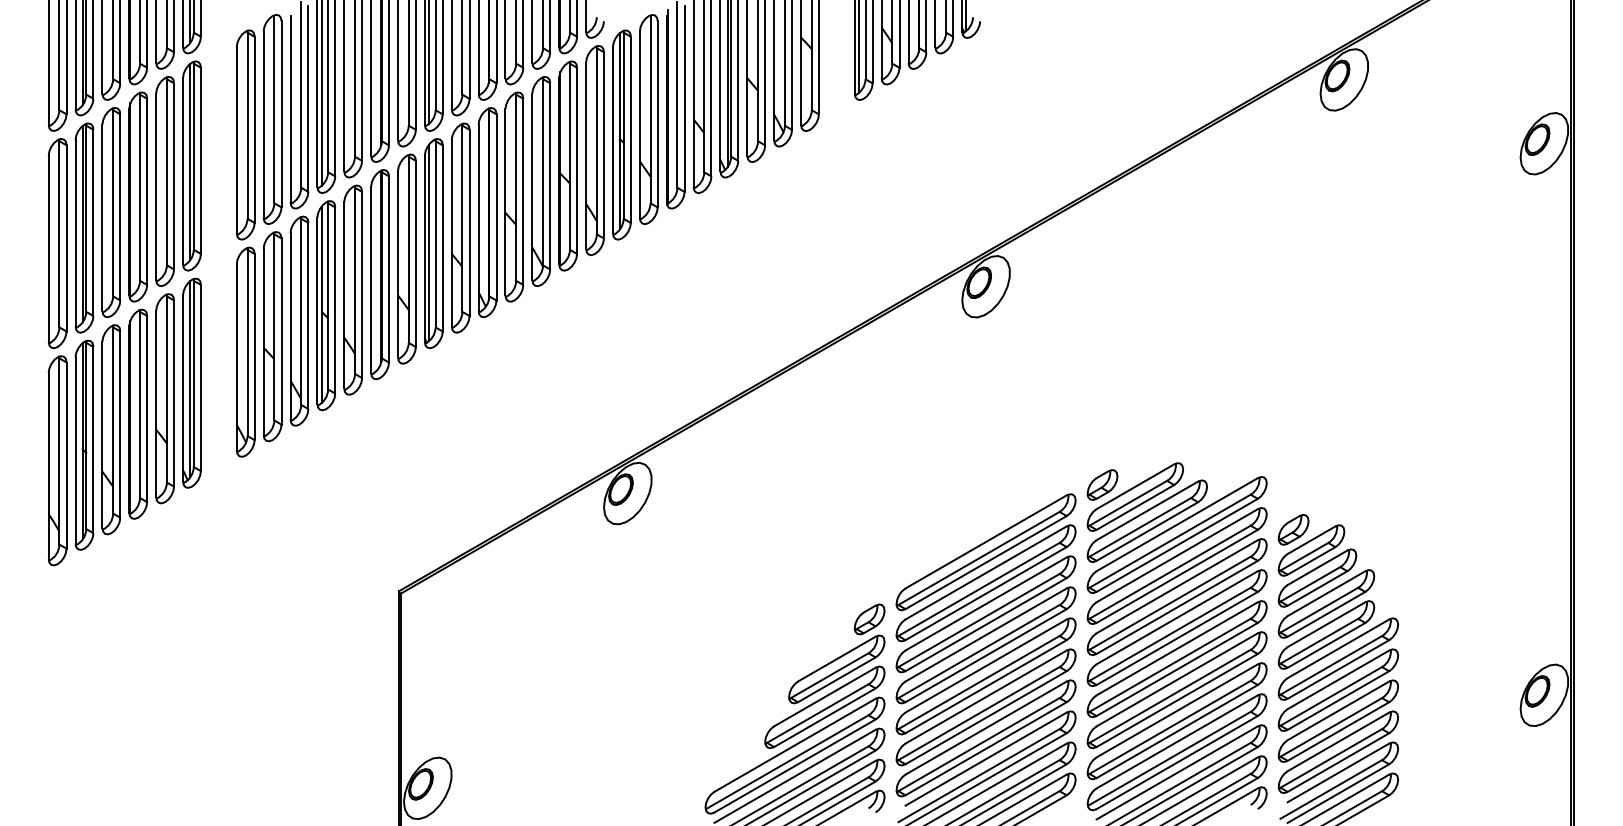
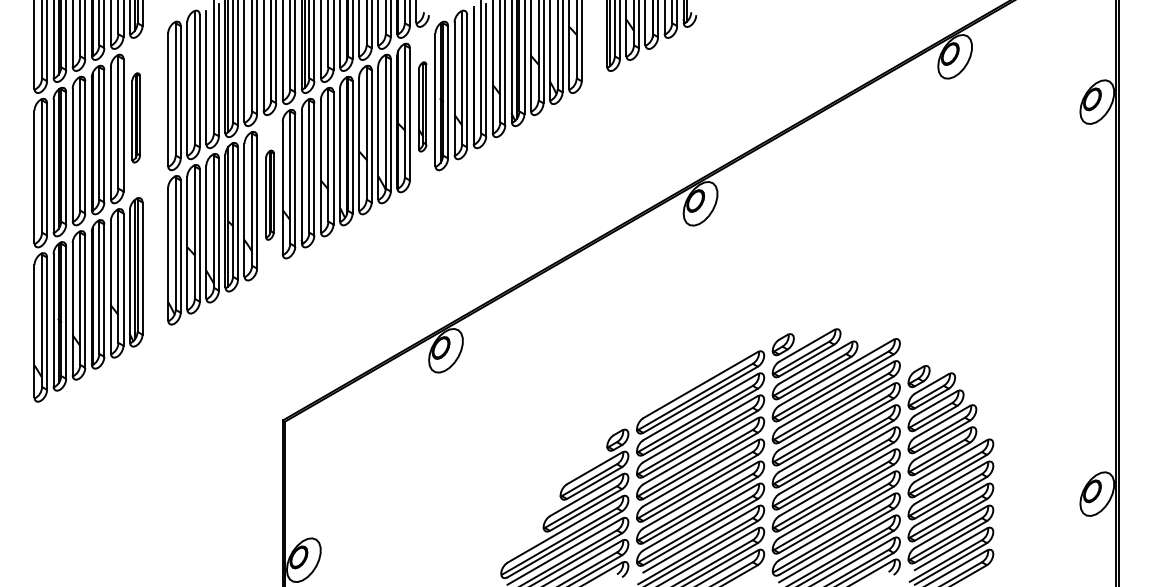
part: (594, 150) -> (422, 106), size x0.6
part: (191, 165) -> (135, 117), size x0.6
line: (429, 242) -> (305, 172), removed
part: (379, 274) -> (269, 195), size x0.6

